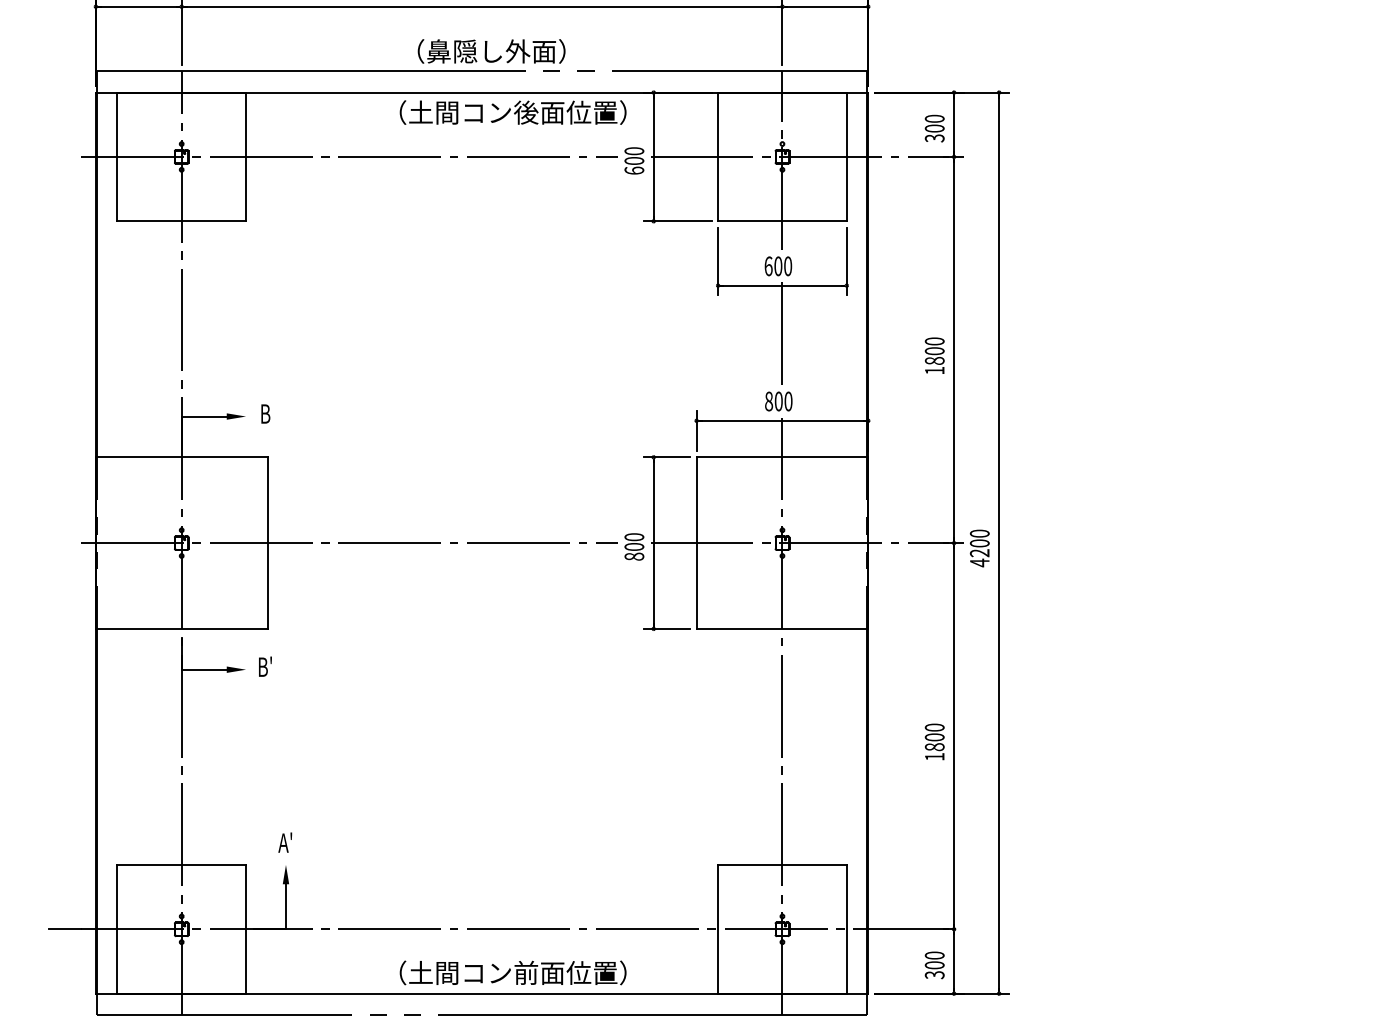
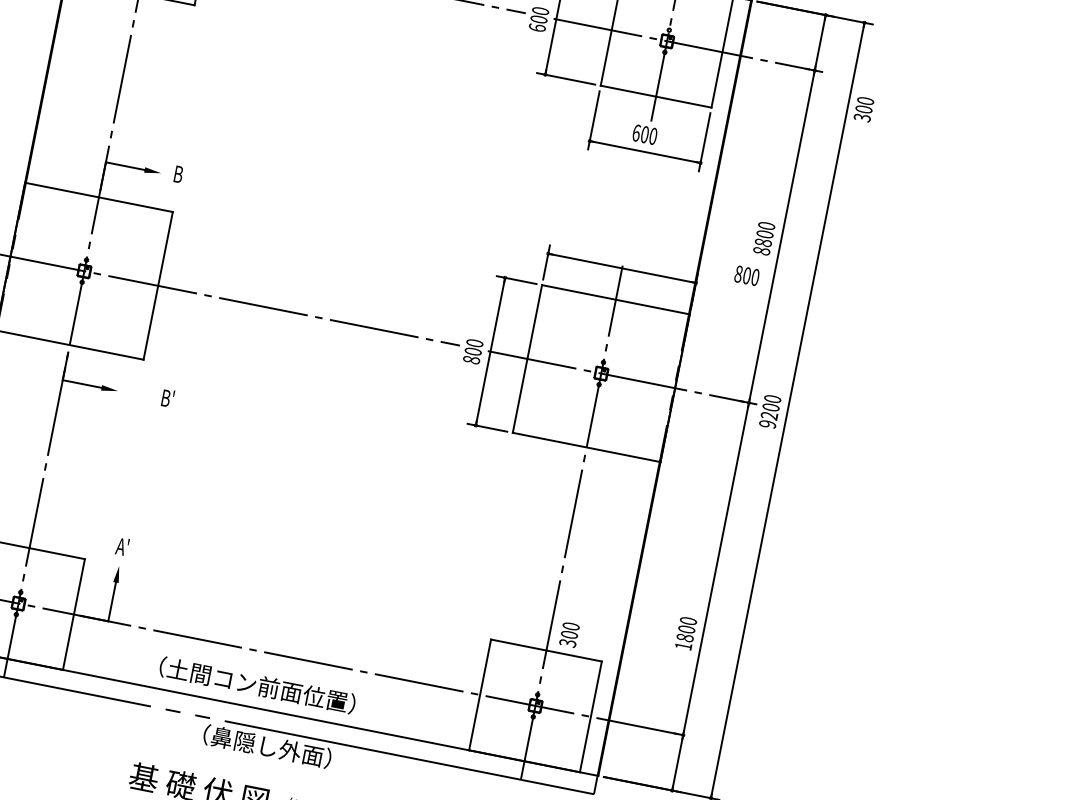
text: (934, 128) -> (863, 109), moved
line: (782, 333) -> (637, 193), removed
text: (934, 370) -> (761, 250), 1800 -> 8800
text: (778, 401) -> (746, 275), moved
text: (979, 562) -> (767, 423), 4200 -> 9200
text: (265, 666) -> (168, 398), moved
text: (934, 741) -> (685, 633), moved
text: (934, 965) -> (569, 634), moved
text: (512, 972) -> (257, 684), moved

